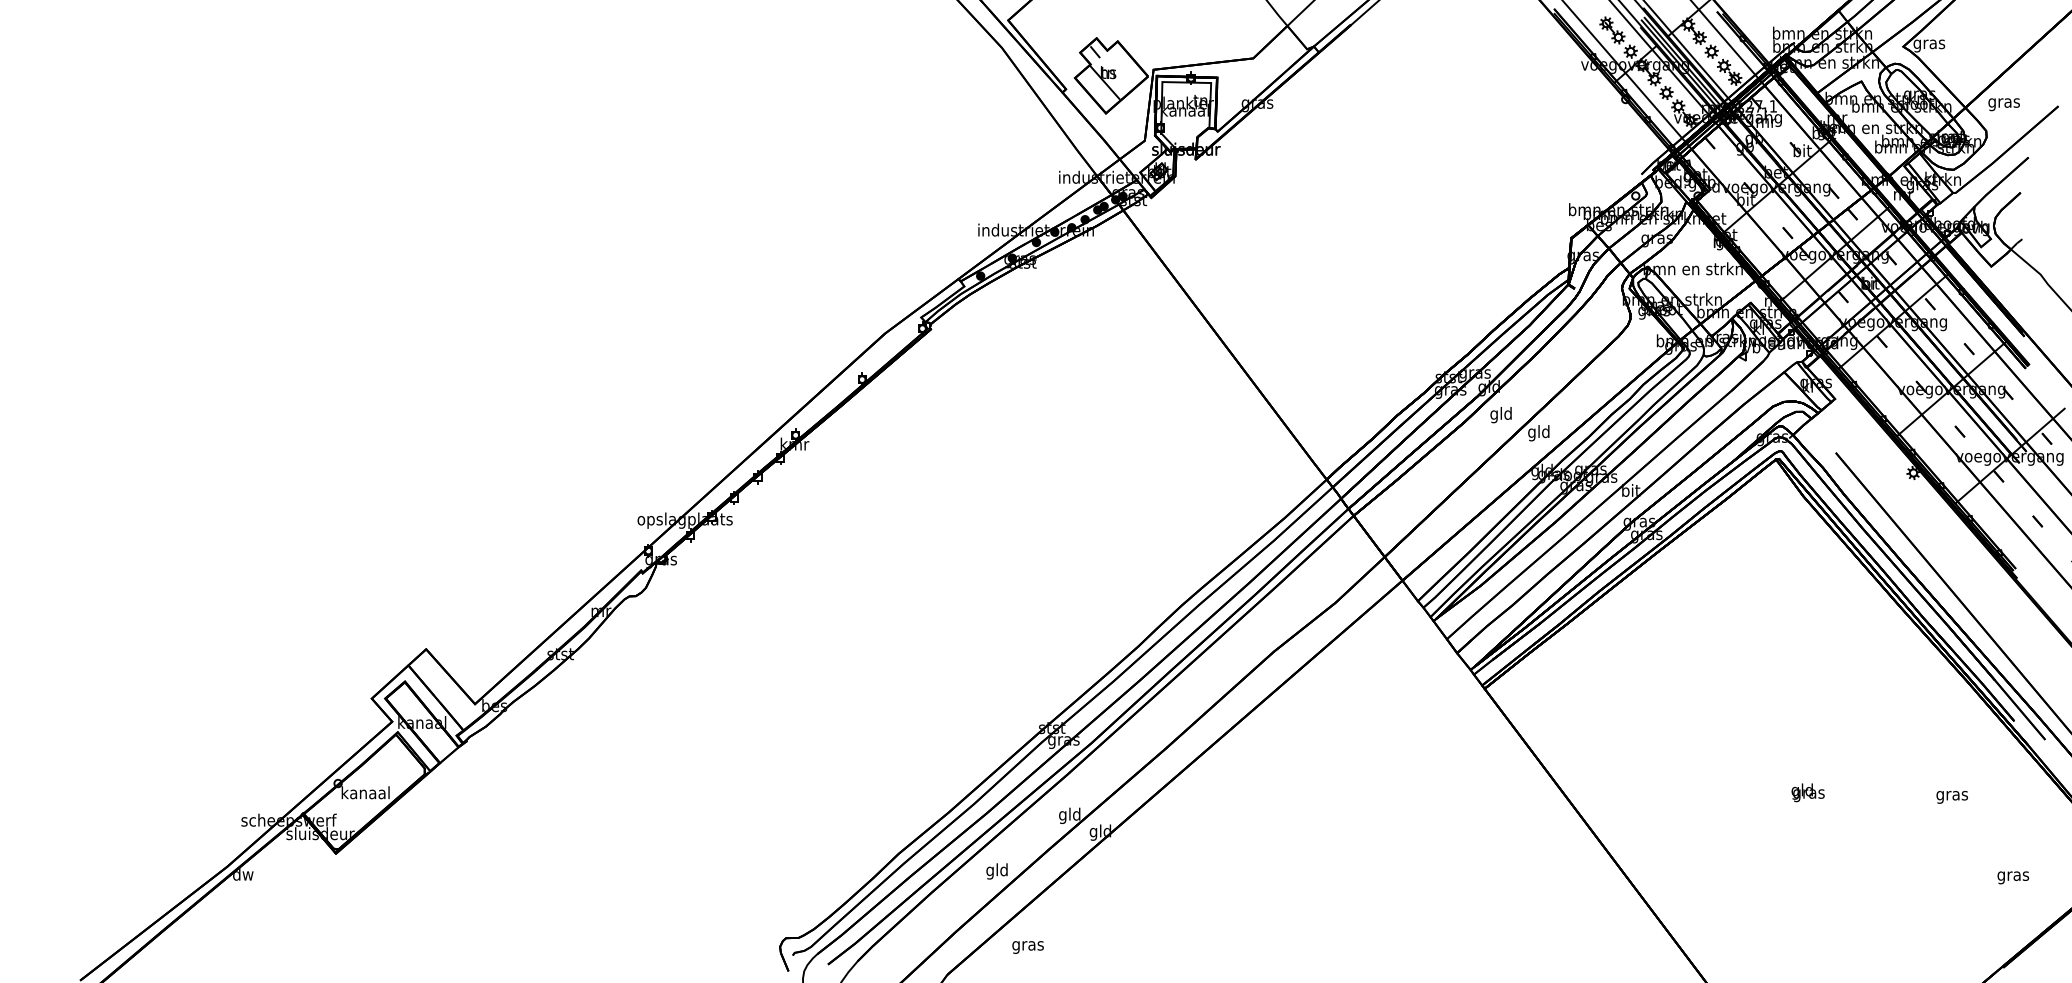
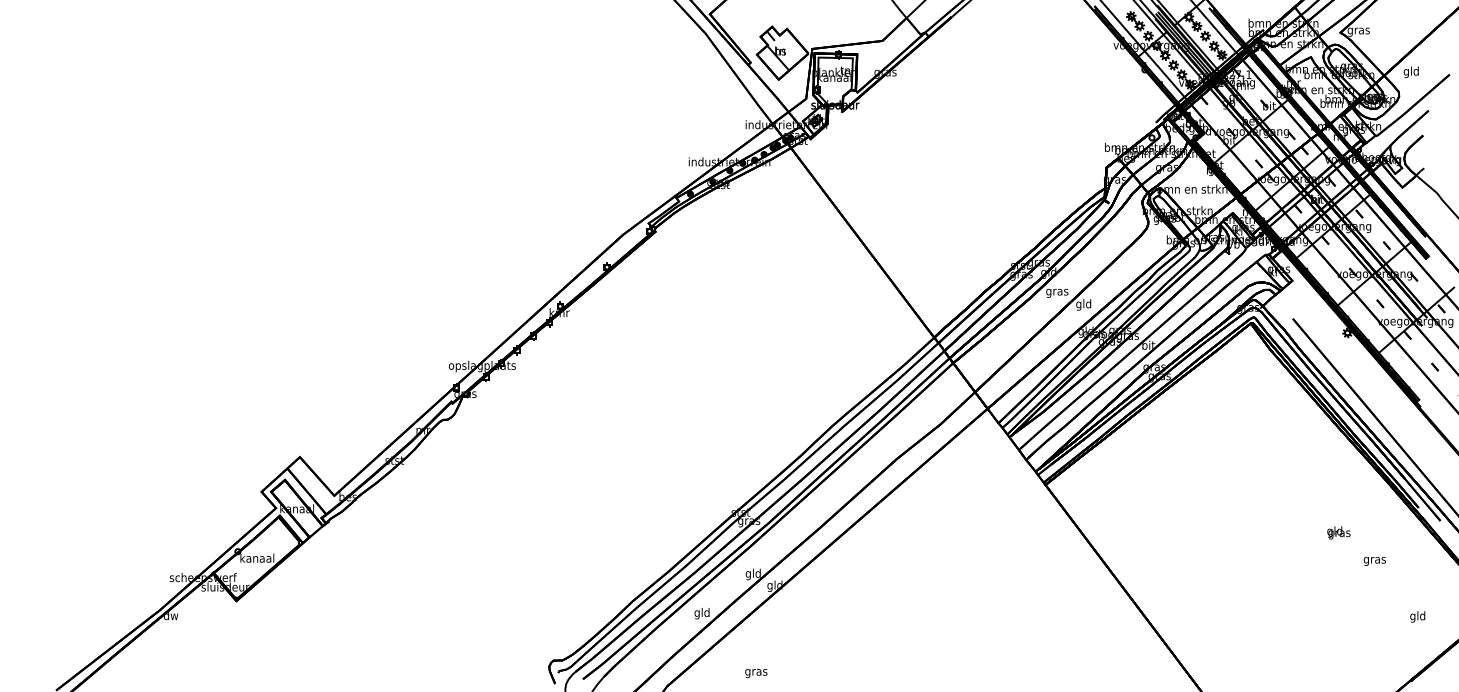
text: (2003, 102) -> (1411, 71), gras -> gld
text: (1501, 415) -> (1057, 292), gld -> gras
text: (1807, 792) -> (1338, 532), moved
text: (2013, 876) -> (1418, 617), gras -> gld
text: (1027, 947) -> (755, 673), moved

